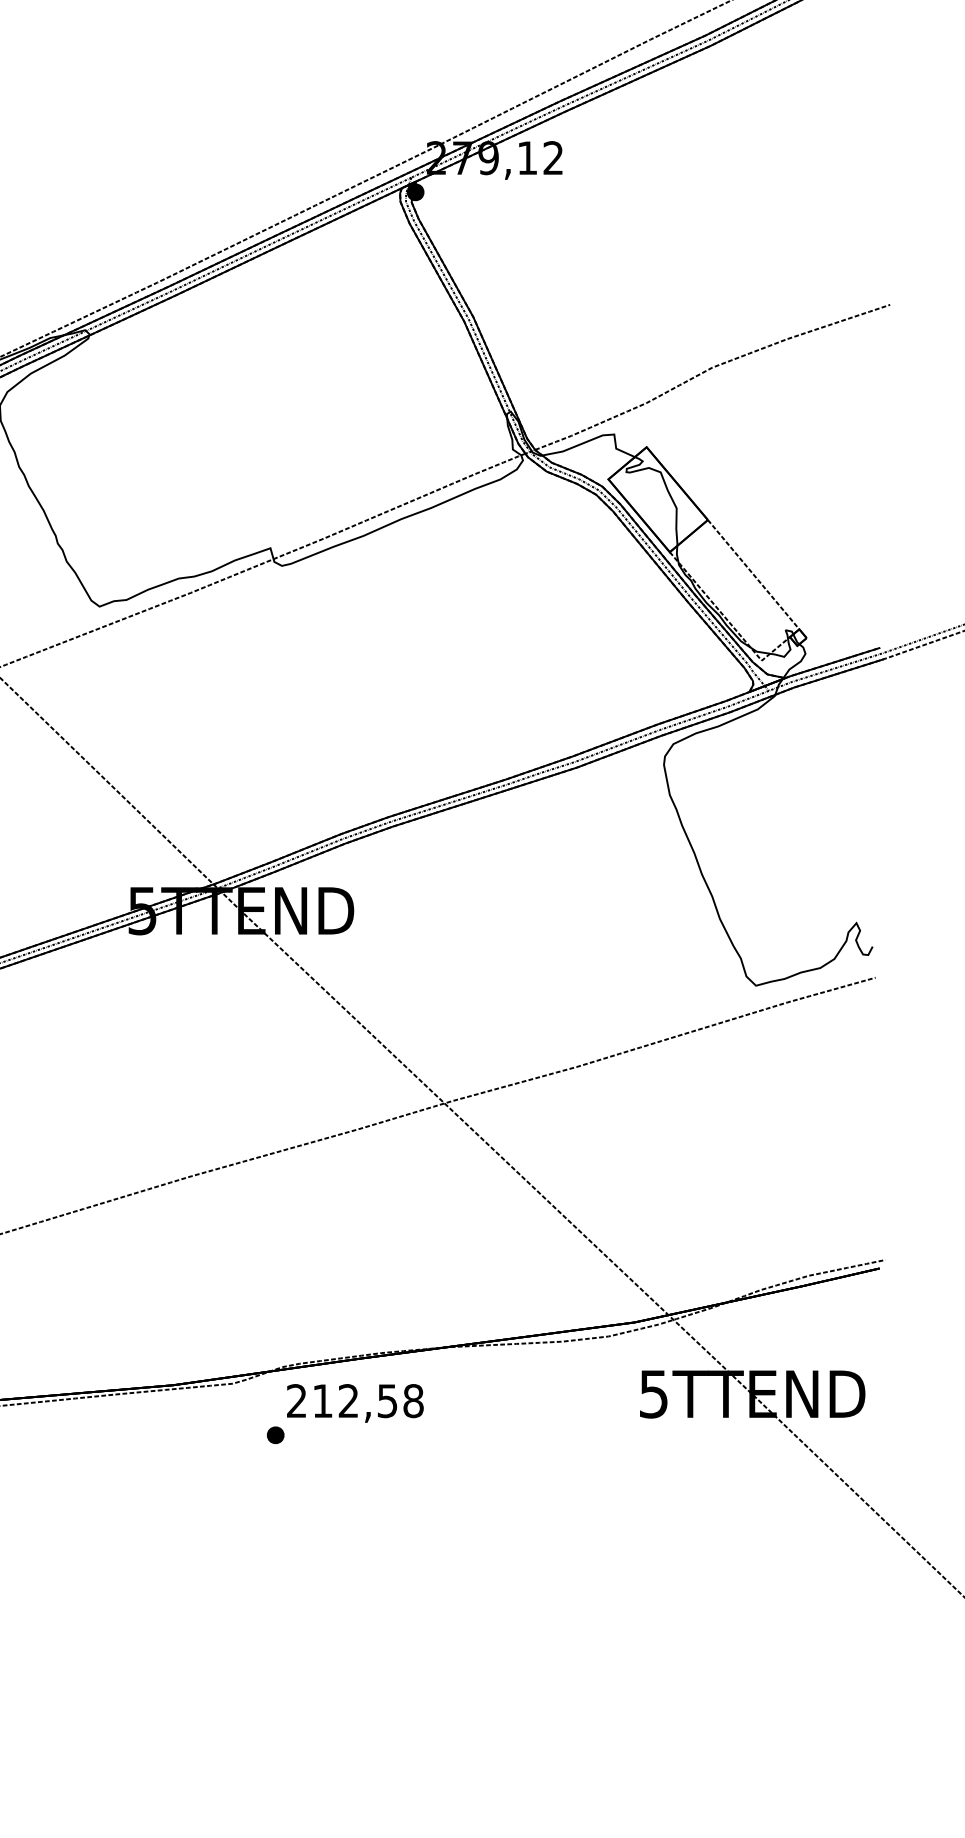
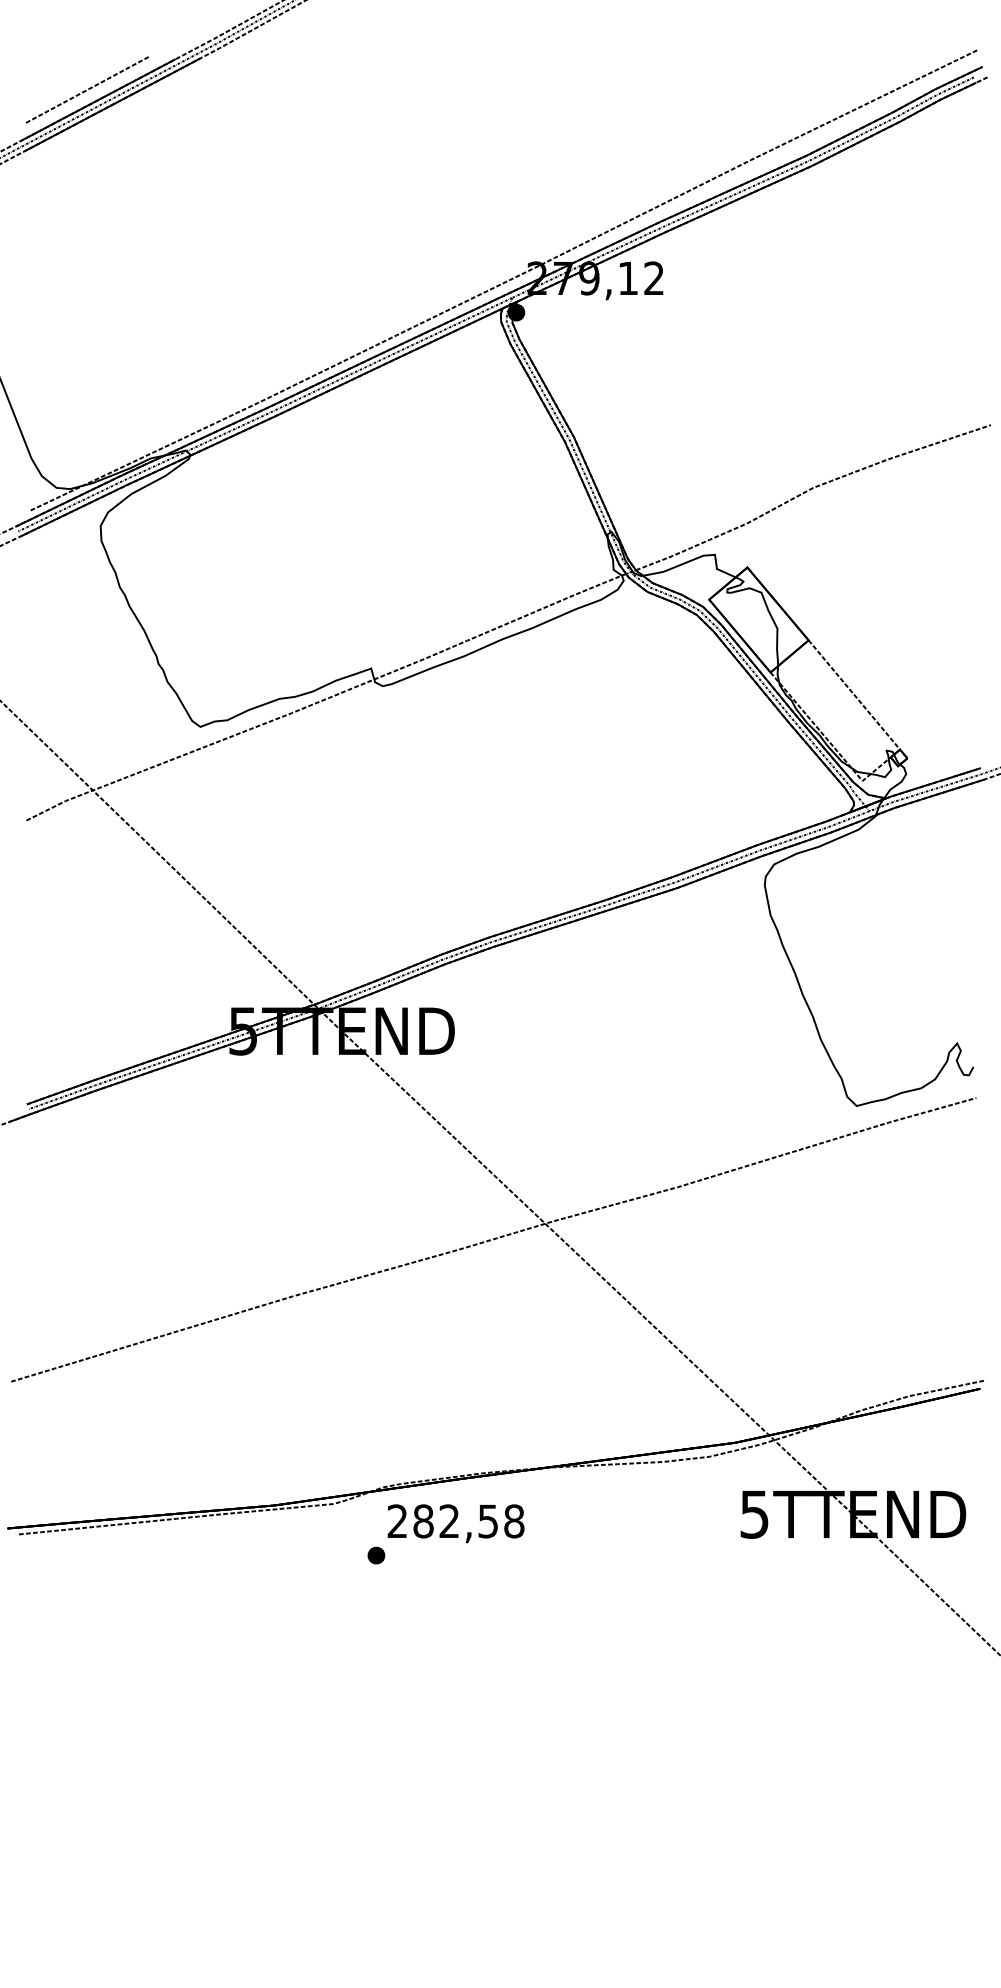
text: (322, 1401) -> (423, 1521), 212,58 -> 282,58

